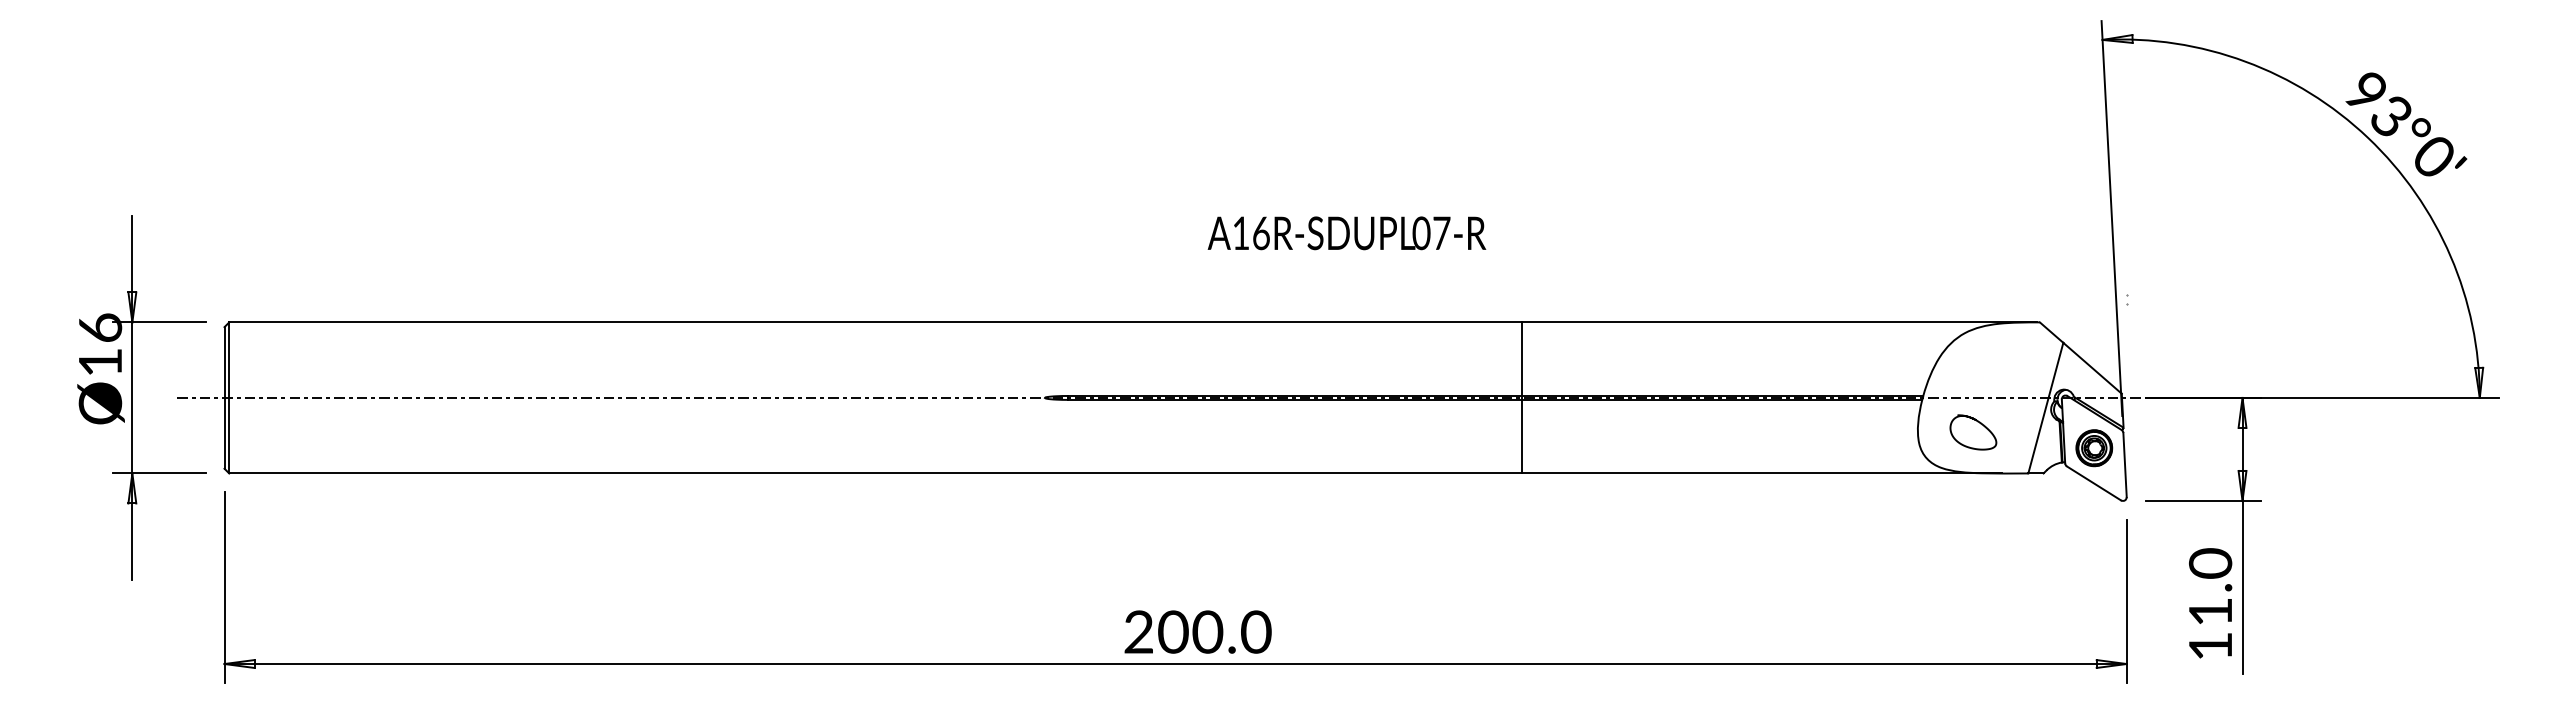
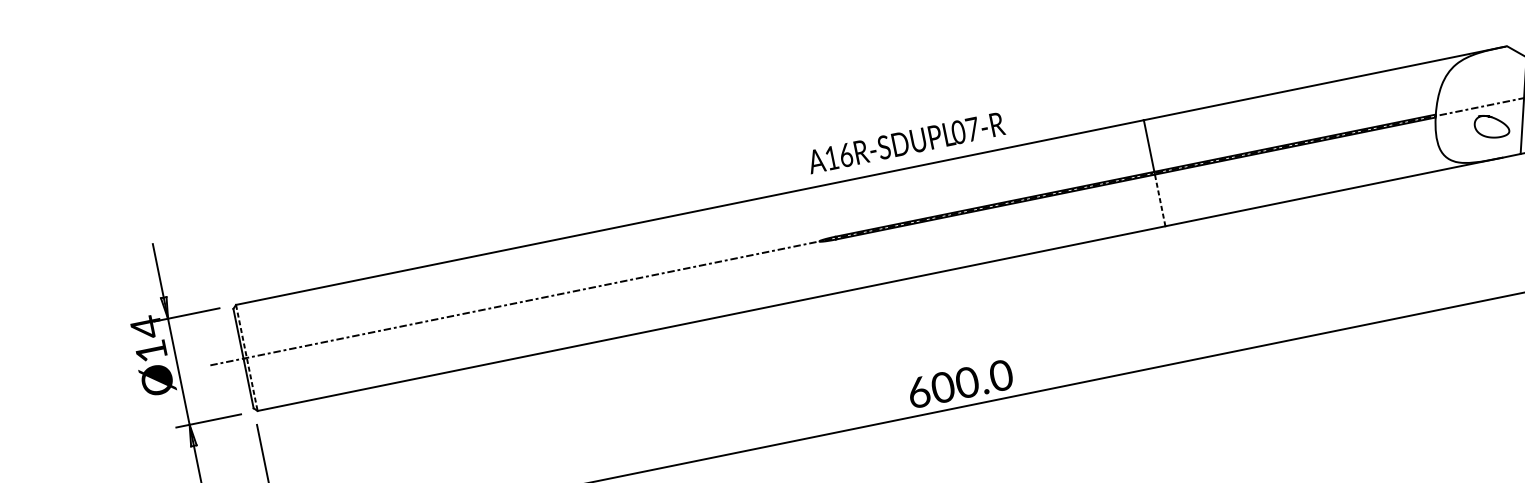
text: (1346, 233) -> (905, 143), moved
text: (100, 328) -> (146, 327), Ø16 -> Ø14
line: (229, 397) -> (246, 357), solid -> dashed
curve: (1980, 424) -> (1495, 119), moved
line: (1522, 436) -> (1160, 200), solid -> dashed
text: (1138, 631) -> (918, 392), 200.0 -> 600.0

